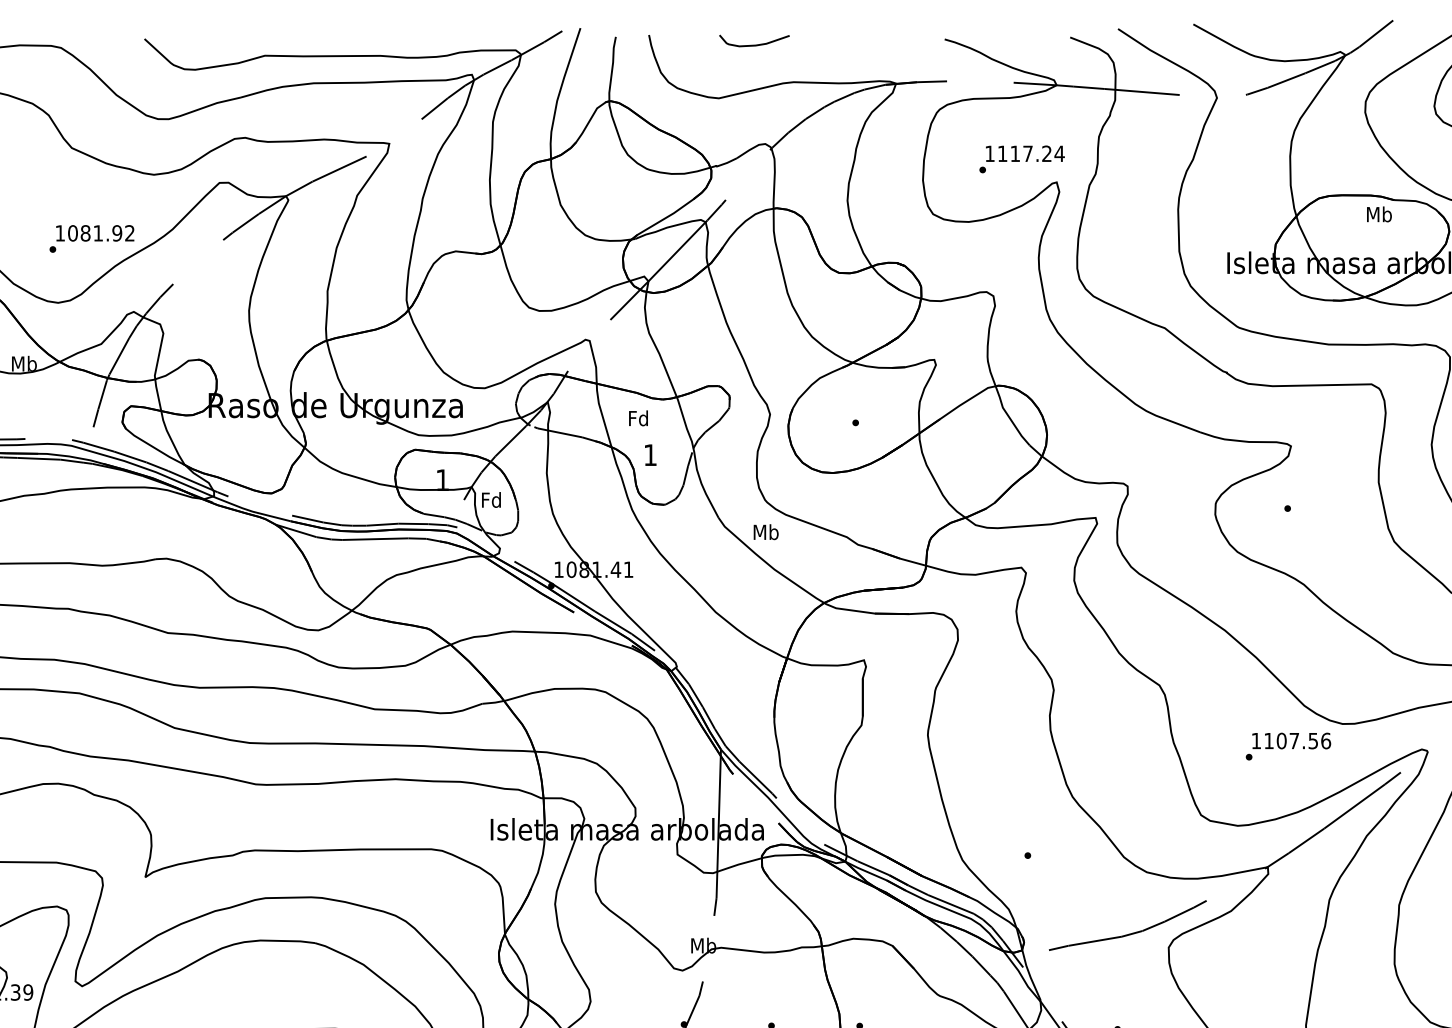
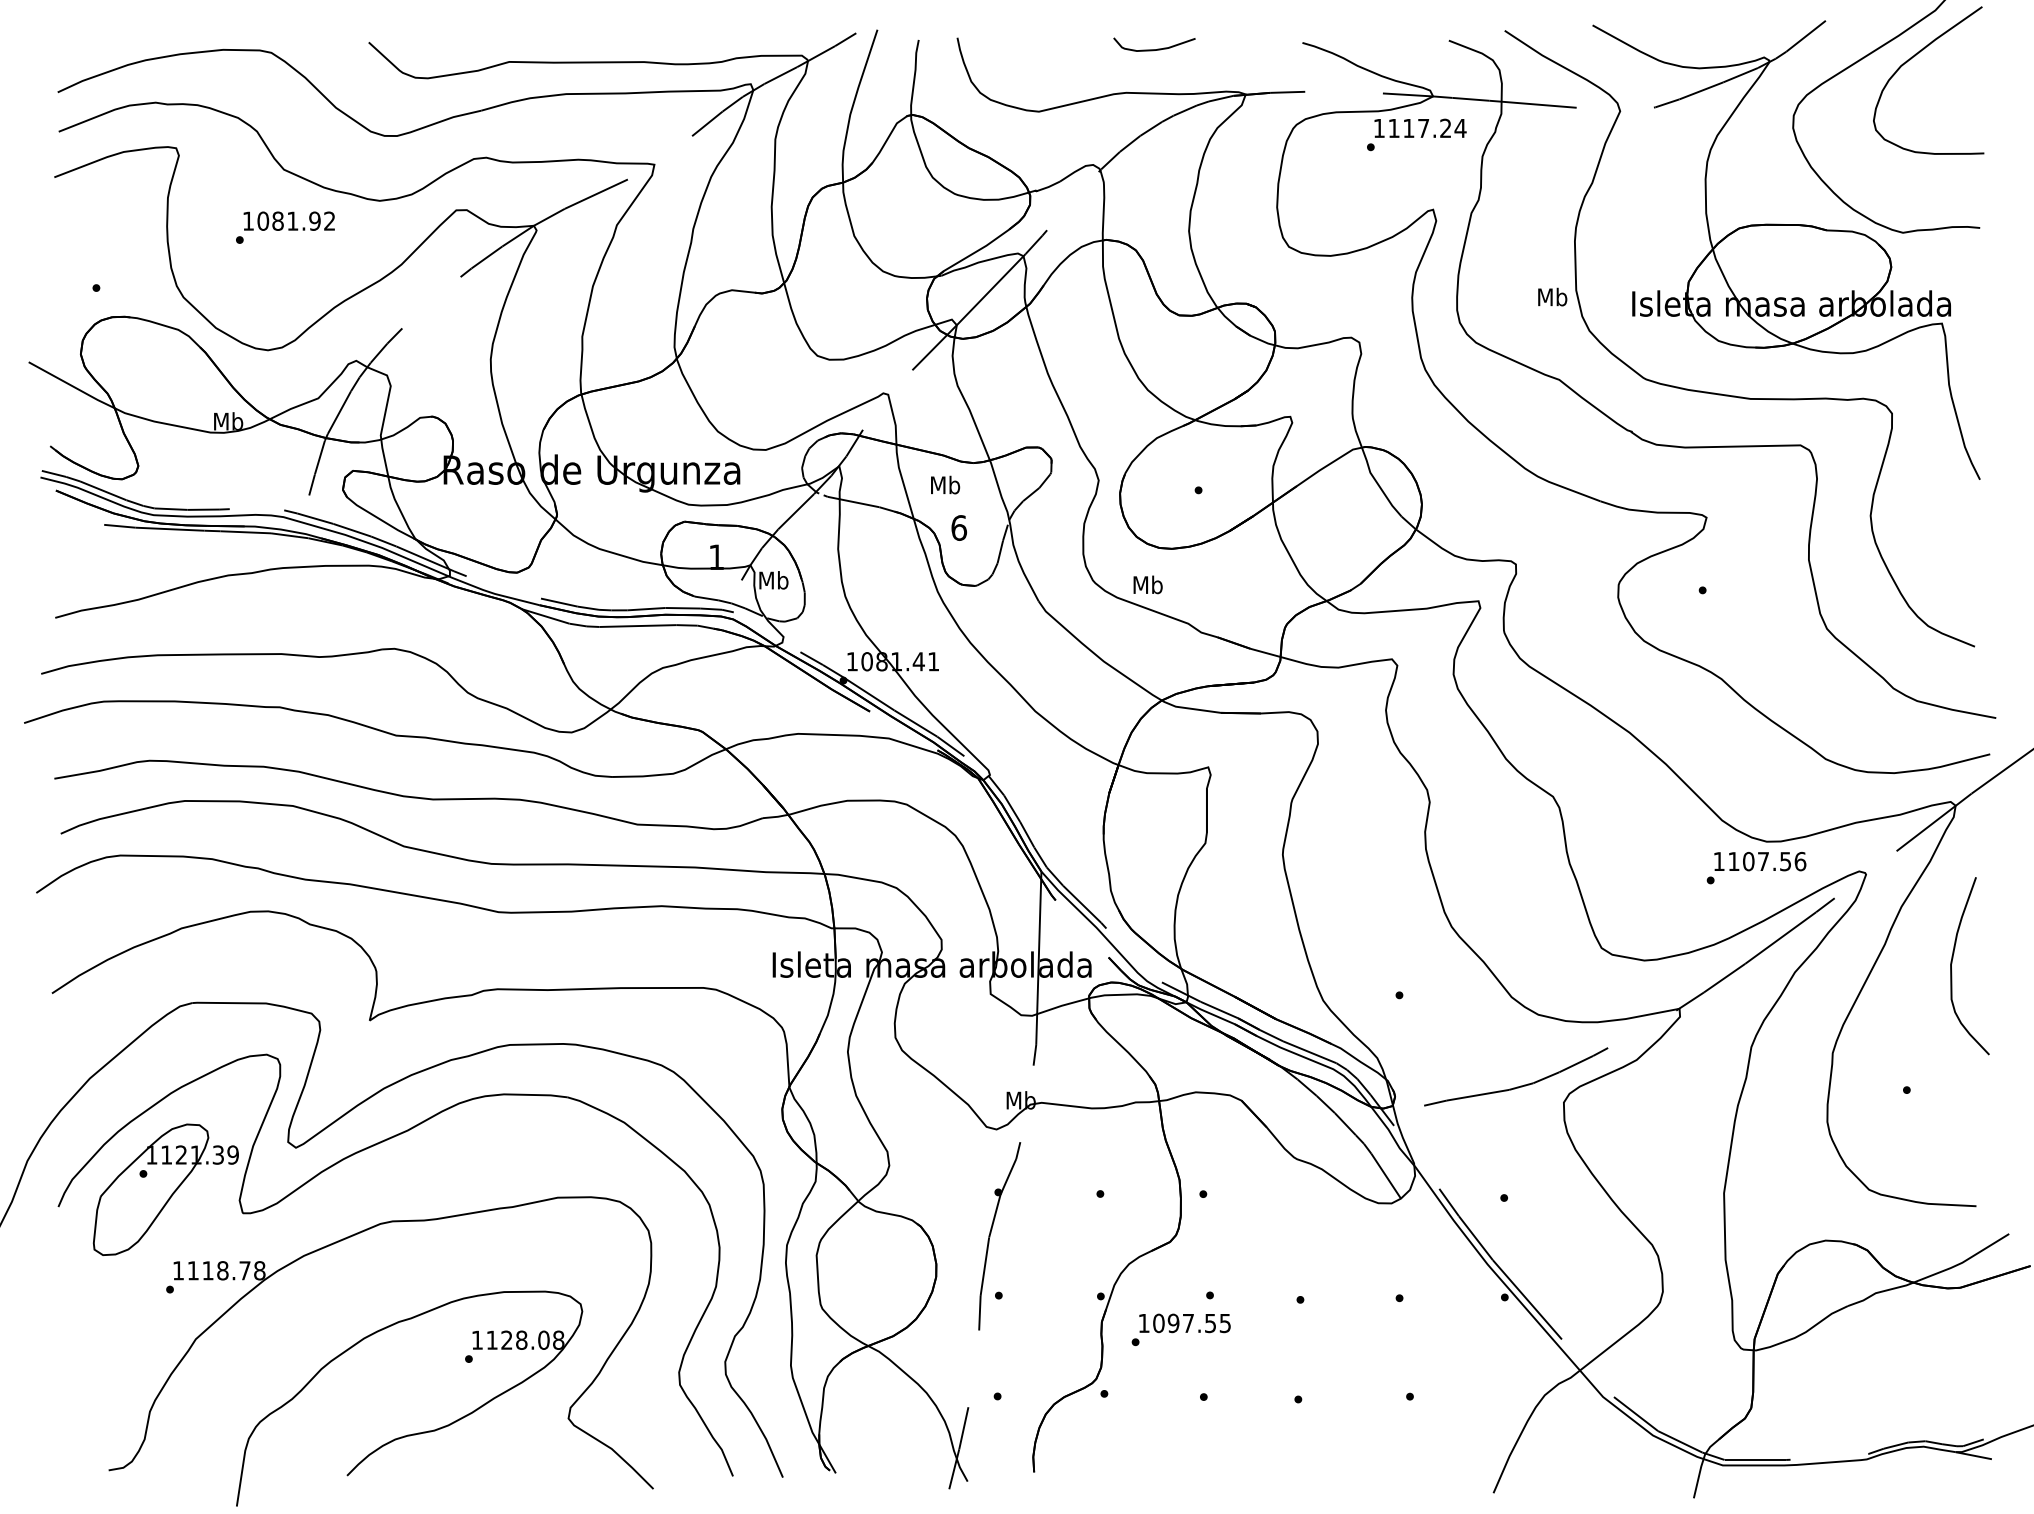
curve: (757, 44) -> (1157, 48), moved
text: (1021, 159) -> (1416, 134), moved
text: (1379, 213) -> (1552, 296), moved
text: (92, 238) -> (285, 227), moved
text: (638, 417) -> (945, 484), Fd -> Mb
text: (650, 454) -> (959, 527), 1 -> 6
text: (491, 500) -> (773, 580), Fd -> Mb
text: (765, 531) -> (1147, 584), moved
text: (1288, 746) -> (1756, 868), moved

